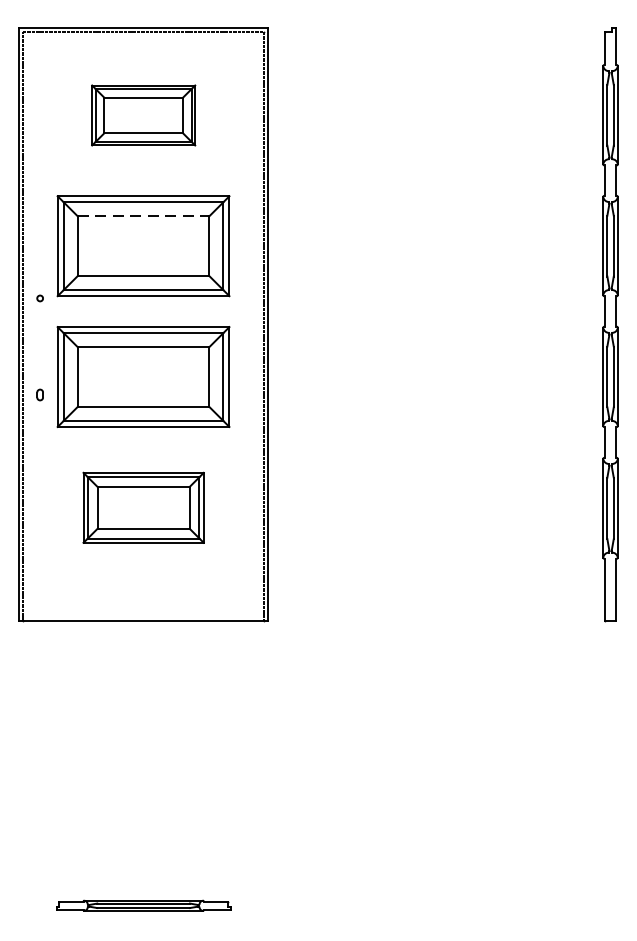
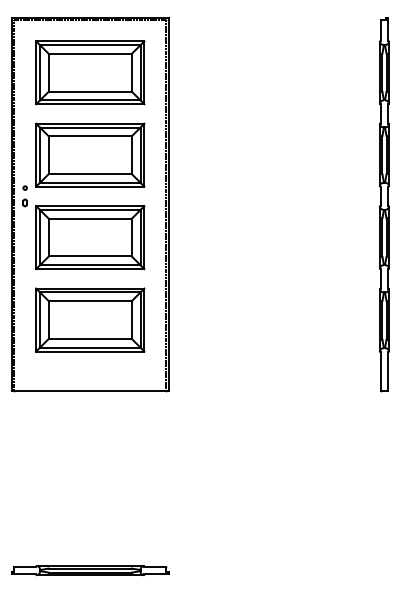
part: (143, 114) -> (90, 72), size x1.67
line: (143, 216) -> (90, 136), dashed -> solid
part: (39, 394) -> (24, 202), moved
part: (143, 507) -> (90, 319), size x1.43
part: (143, 905) -> (90, 570), size x1.43

